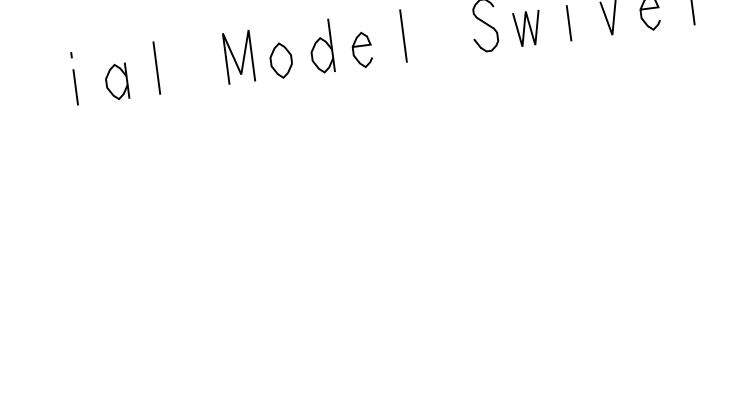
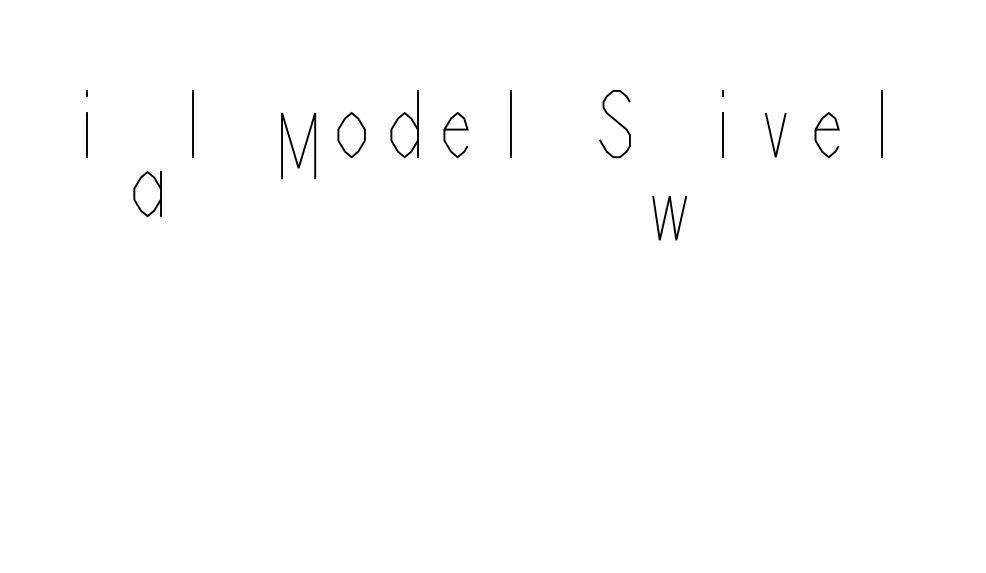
line: (529, 27) -> (671, 216), moved
line: (235, 58) -> (293, 146), moved
part: (116, 82) -> (147, 194), moved

